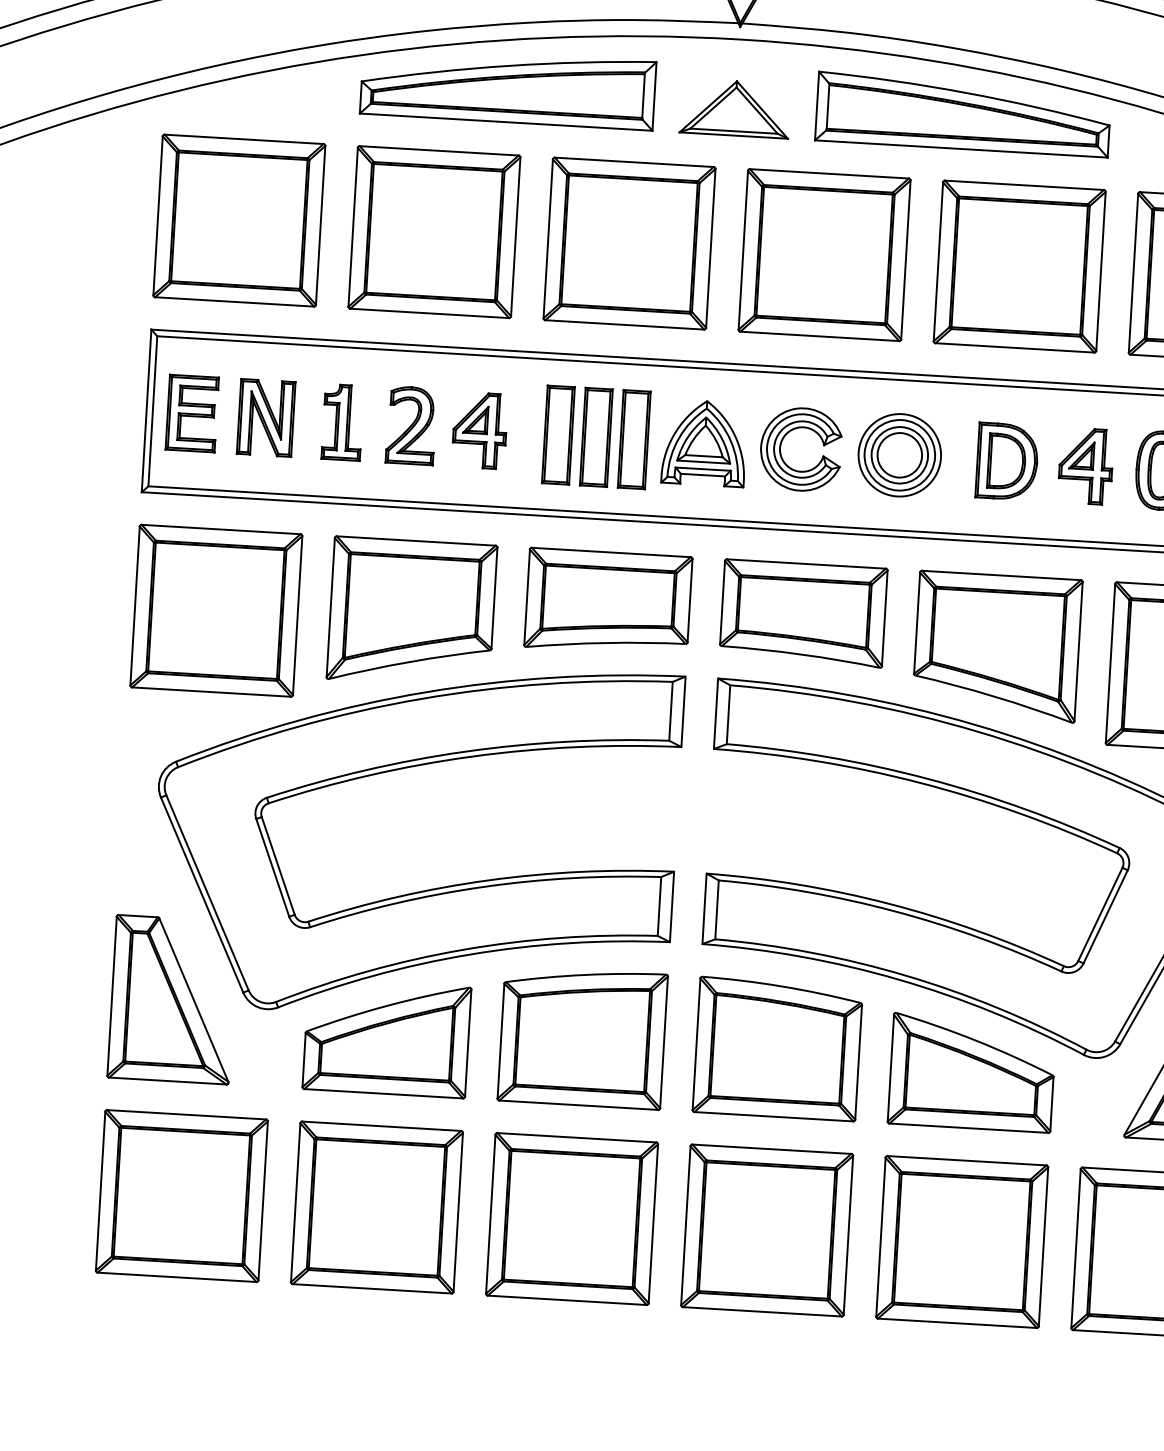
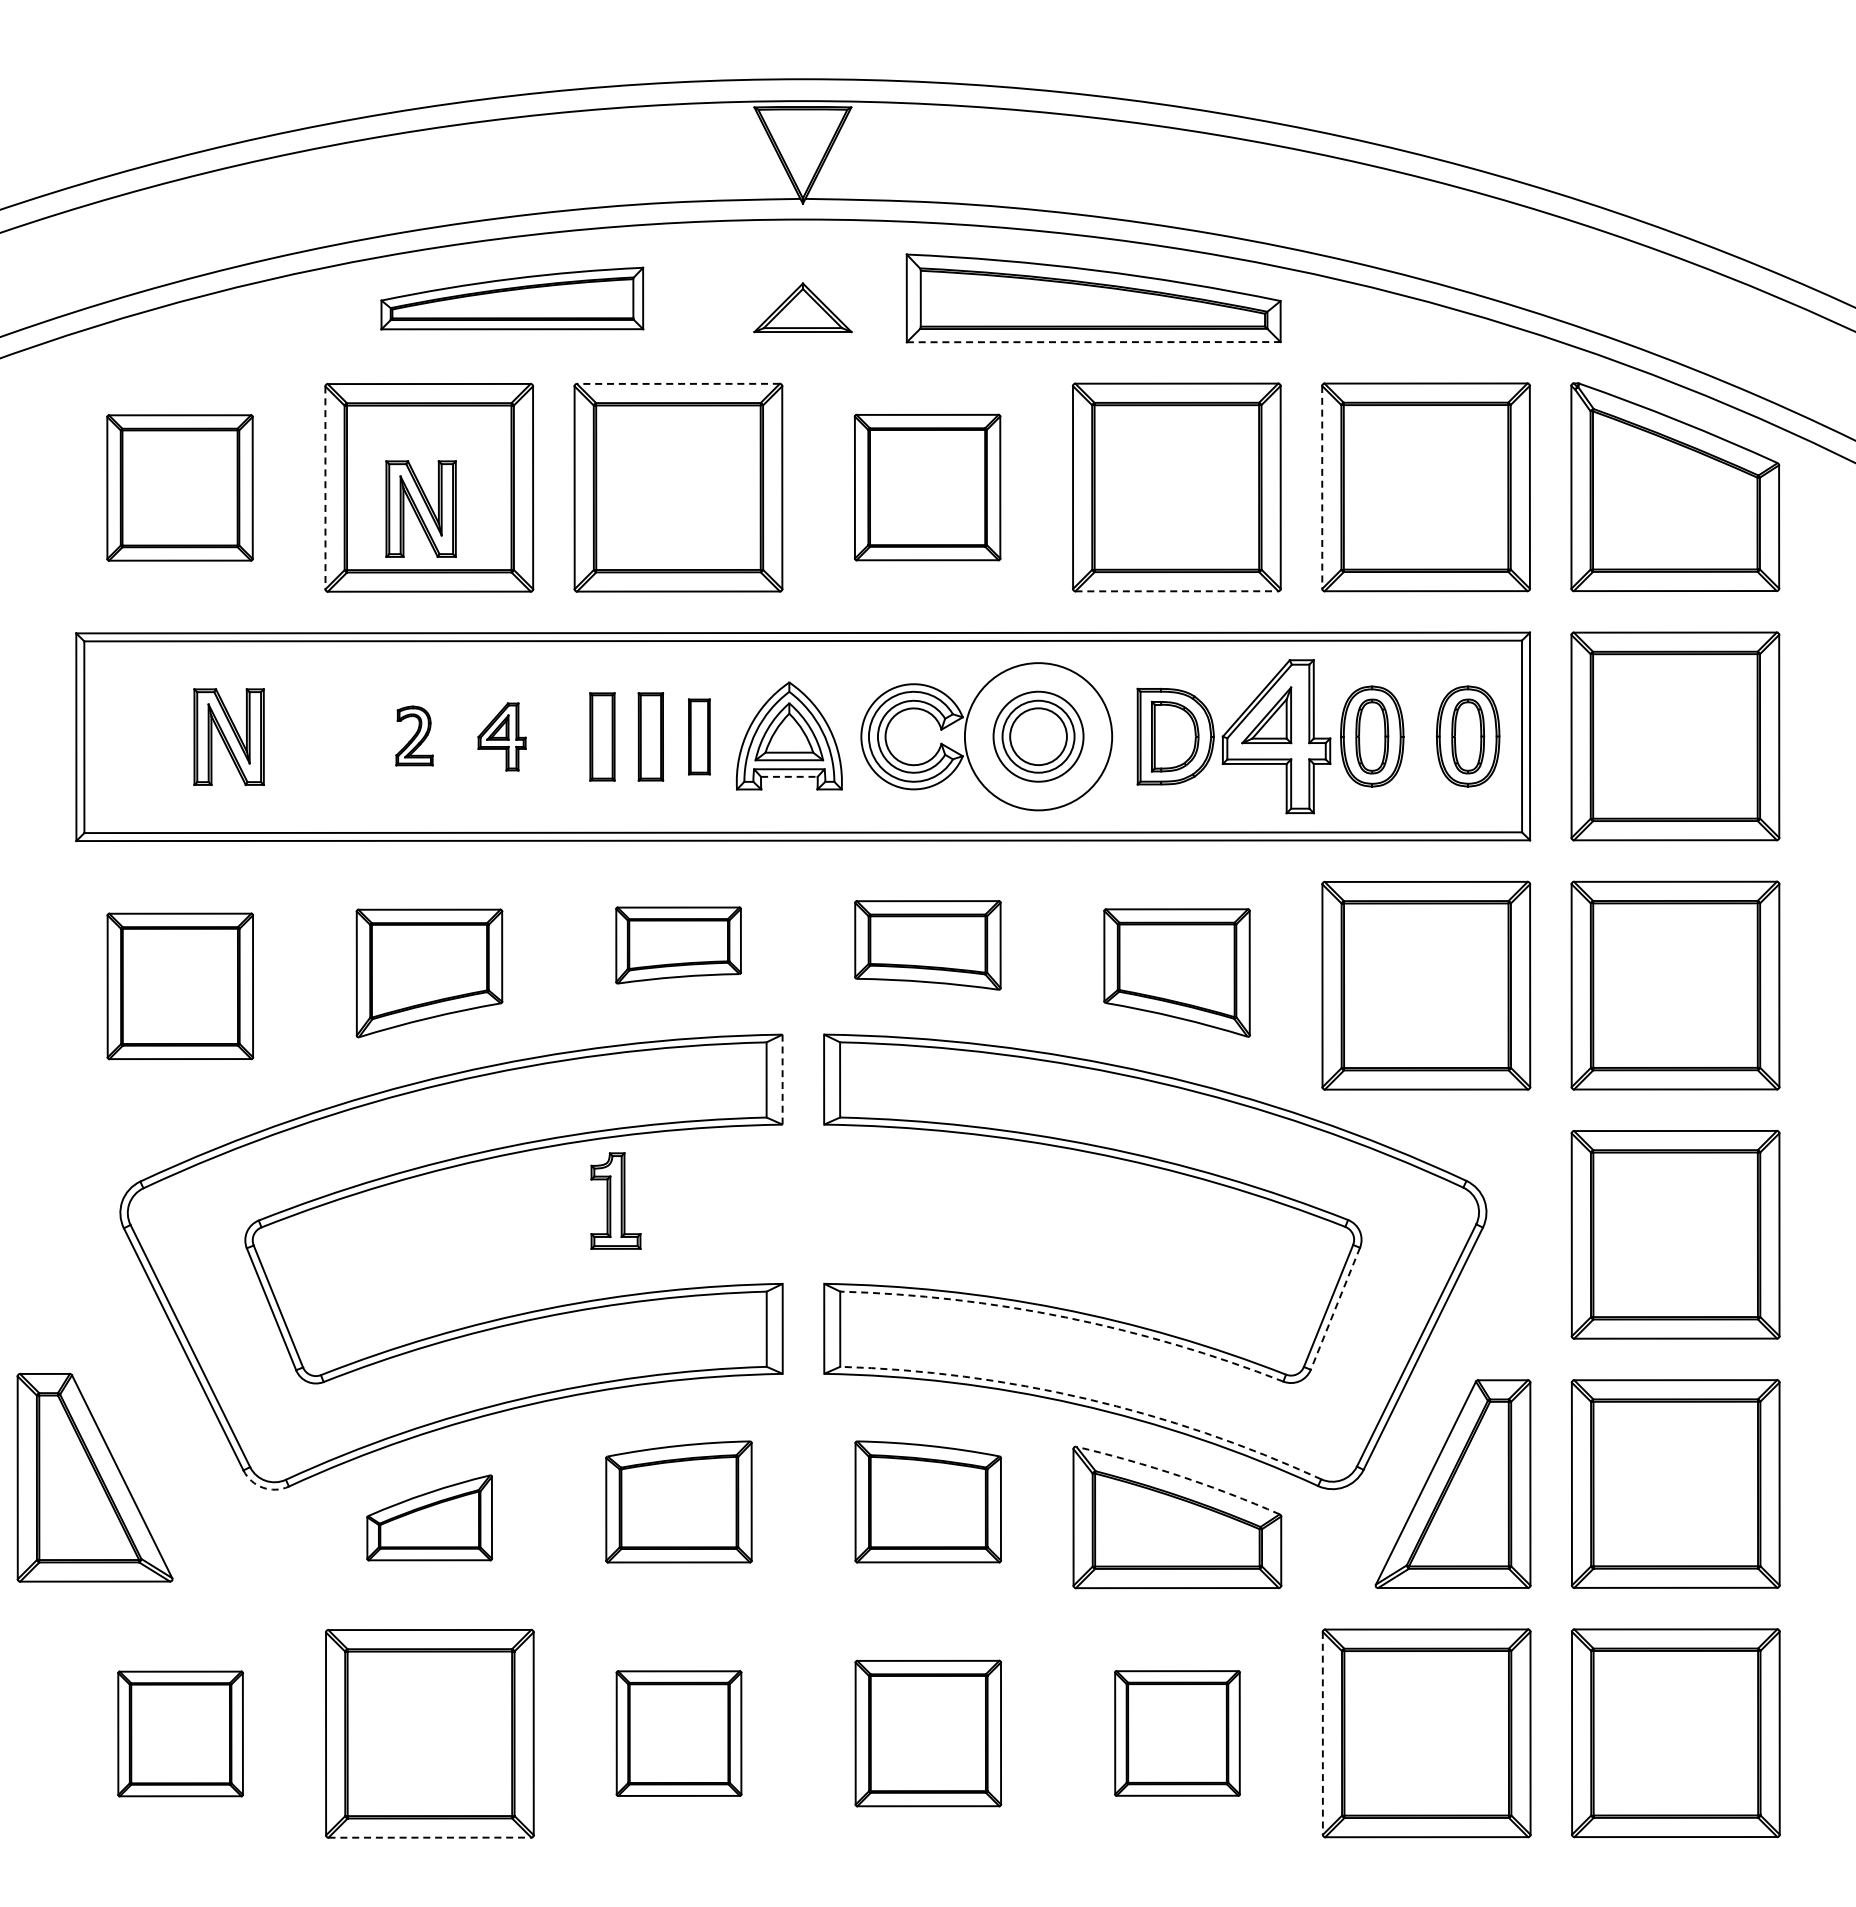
part: (508, 87) -> (512, 298), size x0.7
part: (735, 108) -> (802, 307), size x0.7
line: (961, 149) -> (1093, 342), solid -> dashed
line: (633, 161) -> (677, 383), solid -> dashed
part: (238, 220) -> (179, 487), size x0.7
line: (353, 227) -> (325, 488), solid -> dashed
part: (426, 247) -> (420, 508), added
part: (824, 255) -> (927, 487), size x0.7
line: (1133, 273) -> (1322, 487), solid -> dashed
line: (1015, 348) -> (1177, 591), solid -> dashed
part: (192, 413) -> (134, 736), removed
part: (342, 422) -> (615, 1200), moved
part: (411, 425) -> (414, 735), size x0.6
part: (479, 430) -> (501, 736), size x0.7
part: (558, 434) -> (602, 736), size x0.7
part: (596, 437) -> (650, 736), size x0.7
part: (634, 439) -> (699, 736), size x0.6
circle: (899, 455) -> (1038, 736), size x1.4
part: (1085, 466) -> (1275, 736), size x1.6
line: (703, 474) -> (789, 776), solid -> dashed
part: (608, 601) -> (678, 945), size x0.6
part: (216, 610) -> (180, 986), size x0.7
part: (412, 612) -> (429, 973), size x0.7
part: (803, 613) -> (927, 945), size x0.7
part: (996, 646) -> (1176, 972), size x0.7
line: (683, 711) -> (782, 1079), solid -> dashed
arc: (893, 911) -> (1065, 1317), solid -> dashed
line: (1105, 916) -> (1335, 1308), solid -> dashed
arc: (906, 975) -> (1086, 1398), solid -> dashed
part: (172, 999) -> (94, 1477), moved
arc: (257, 1006) -> (262, 1487), solid -> dashed
part: (582, 1037) -> (678, 1501), size x0.7
part: (386, 1038) -> (429, 1517), size x0.6
arc: (975, 1040) -> (1179, 1476), solid -> dashed
part: (778, 1048) -> (928, 1501), size x0.7
part: (181, 1195) -> (180, 1733), size x0.6
part: (571, 1218) -> (678, 1733), size x0.6
part: (767, 1230) -> (928, 1733), size x0.7
part: (962, 1242) -> (1177, 1733), size x0.6
line: (1075, 1248) -> (1322, 1733), solid -> dashed
line: (372, 1288) -> (430, 1837), solid -> dashed

